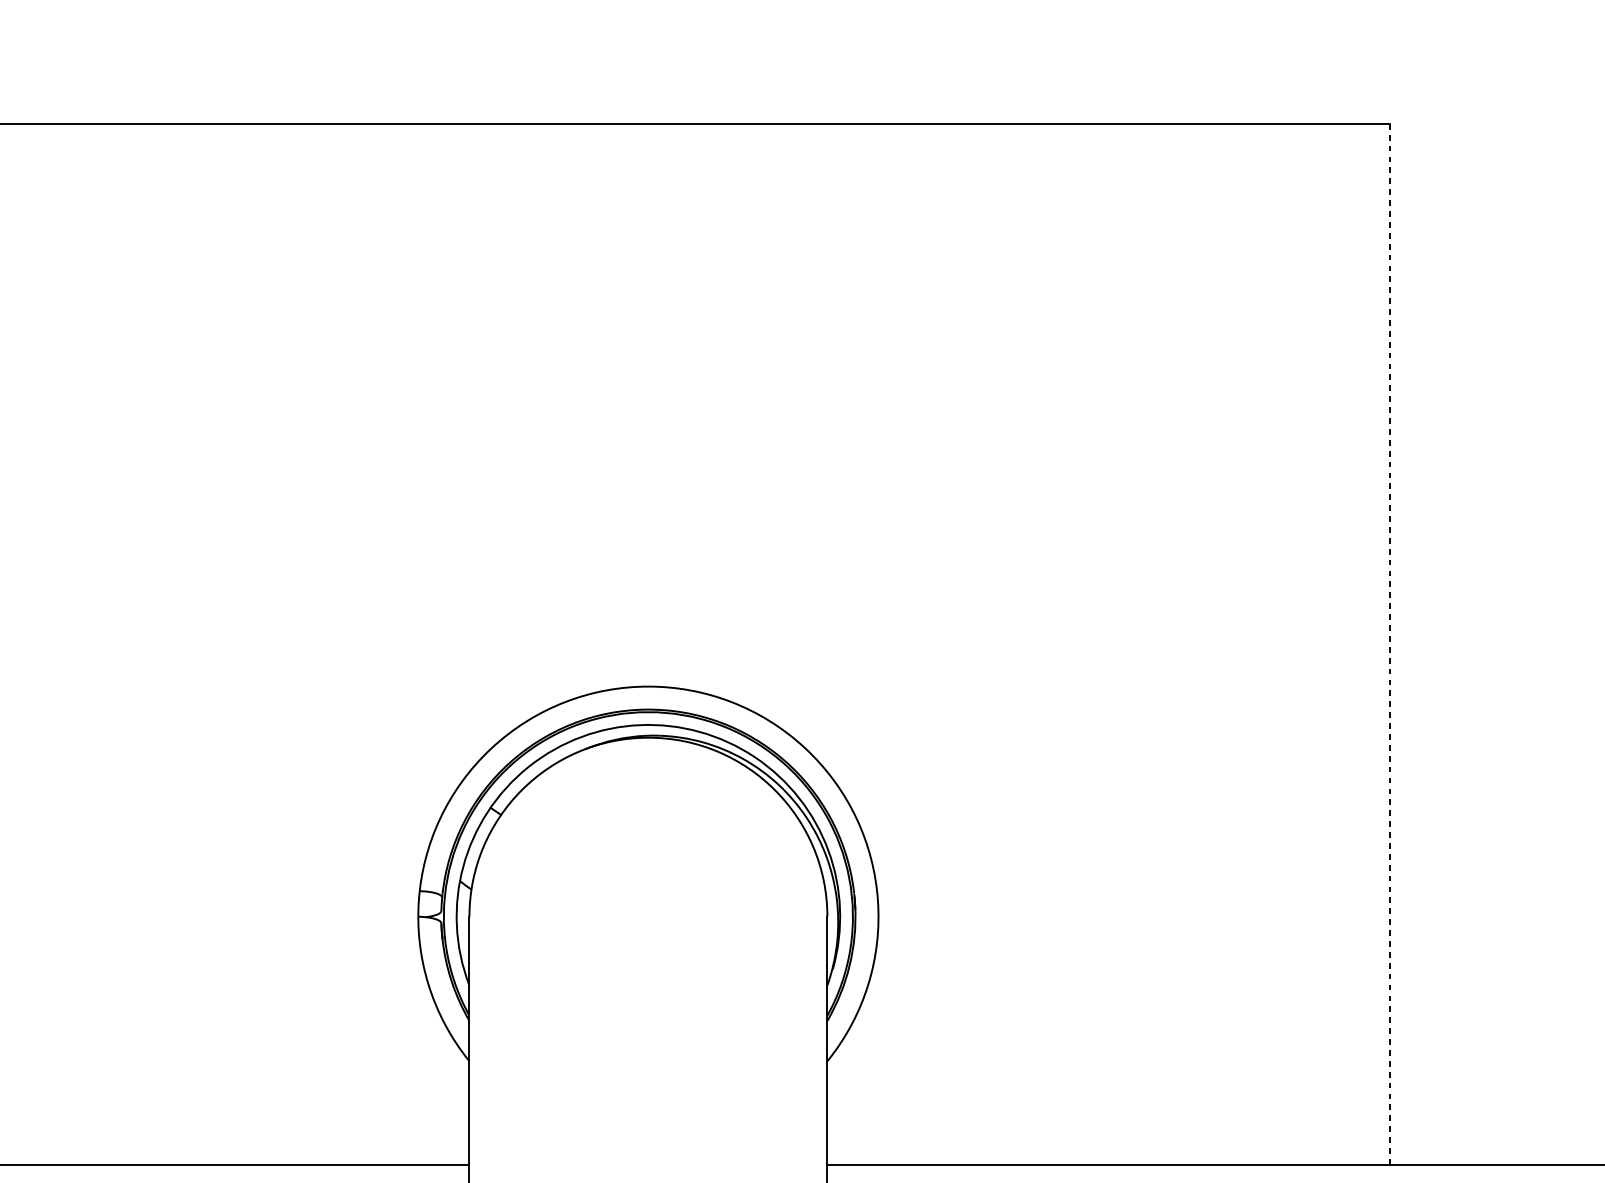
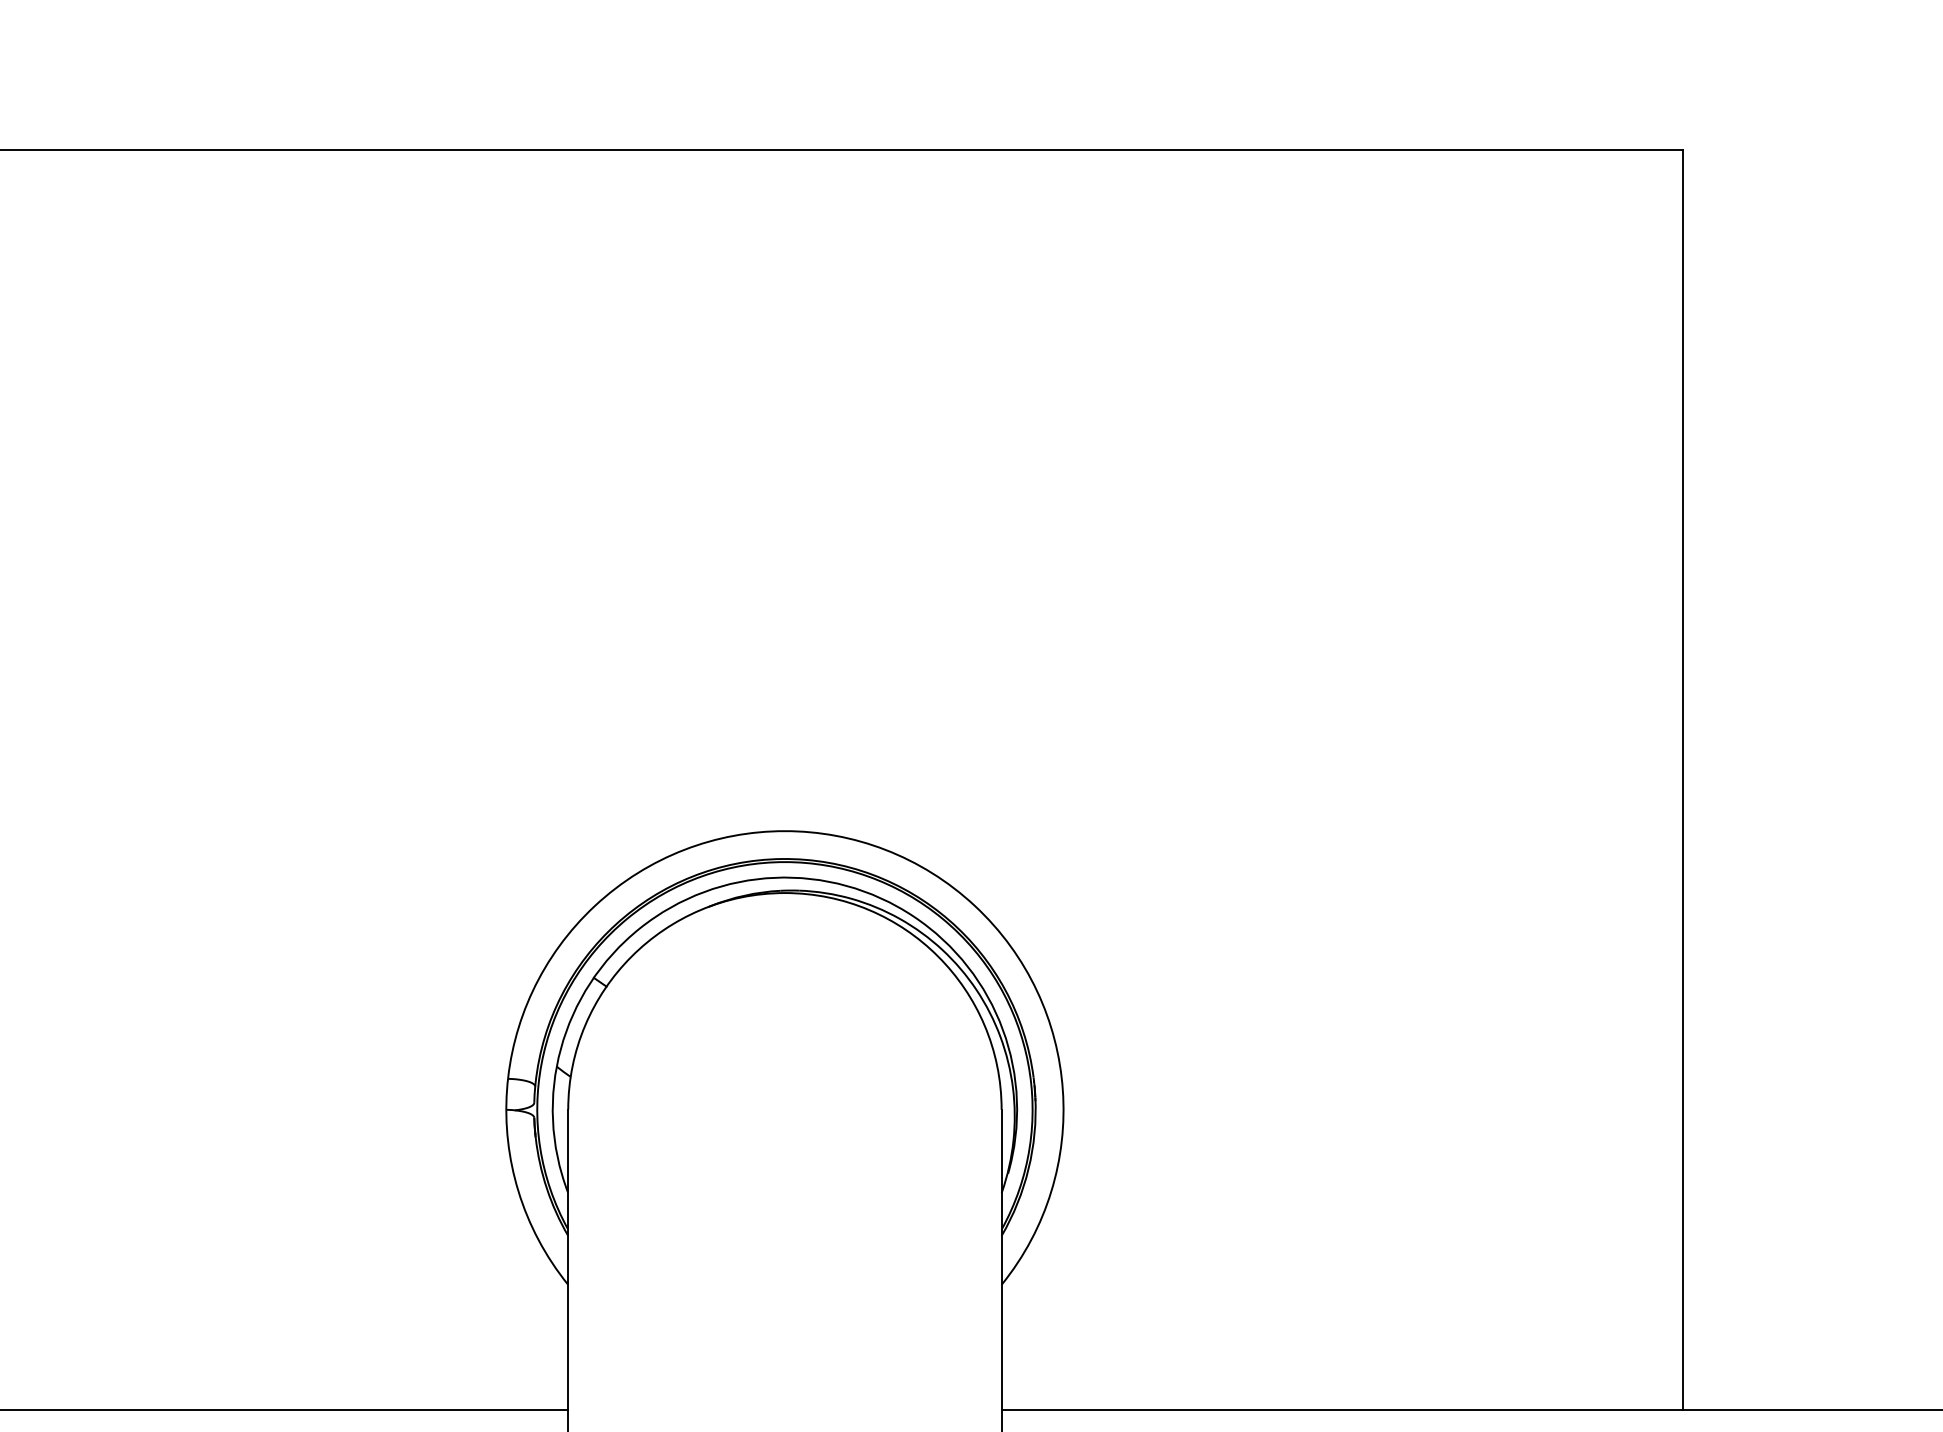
line: (1389, 644) -> (1682, 780), dashed -> solid

